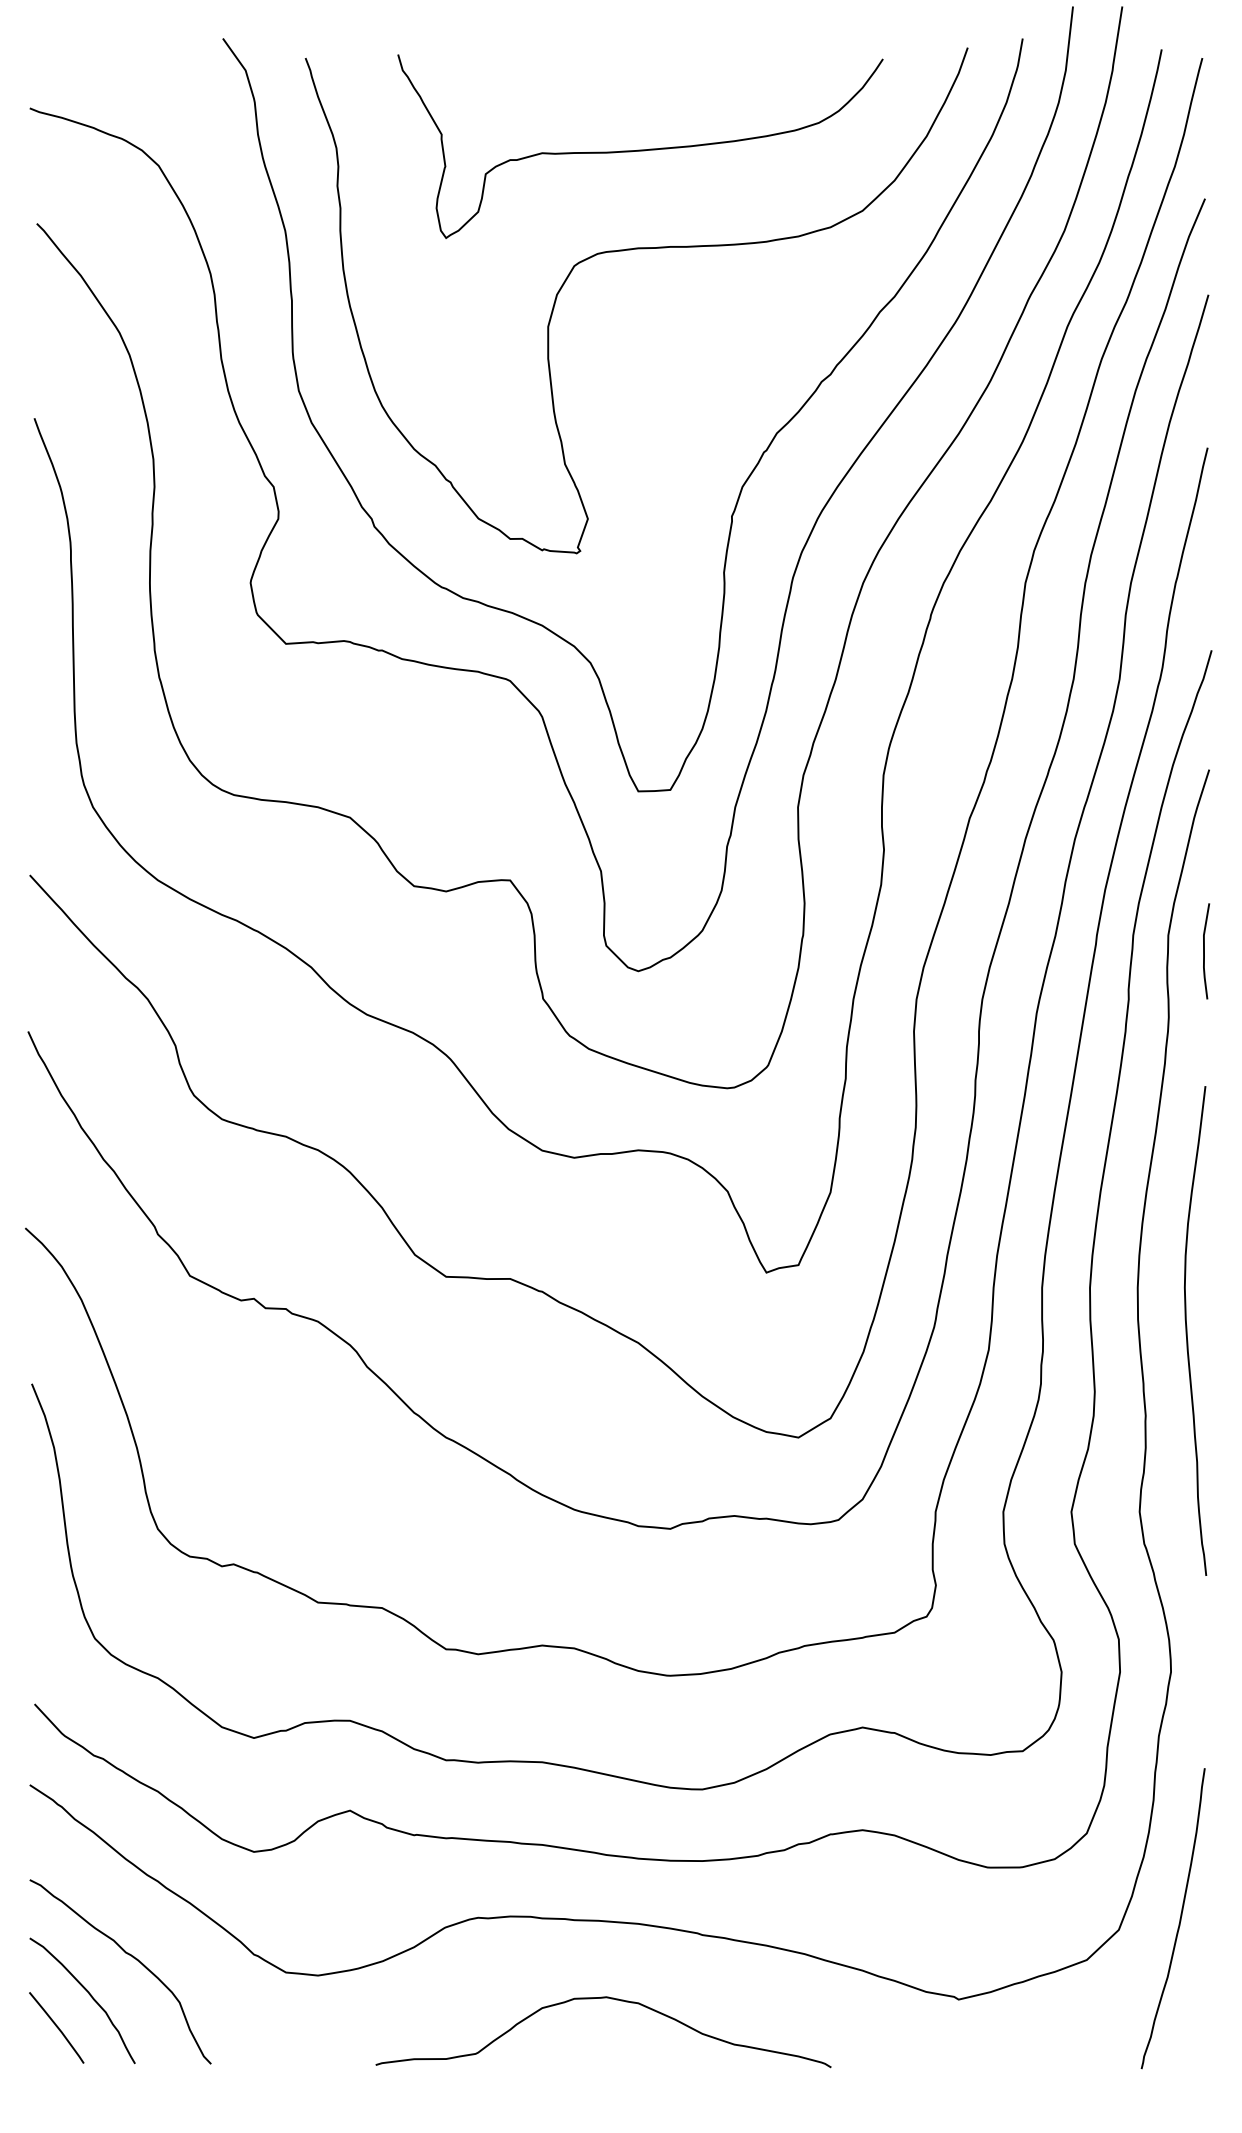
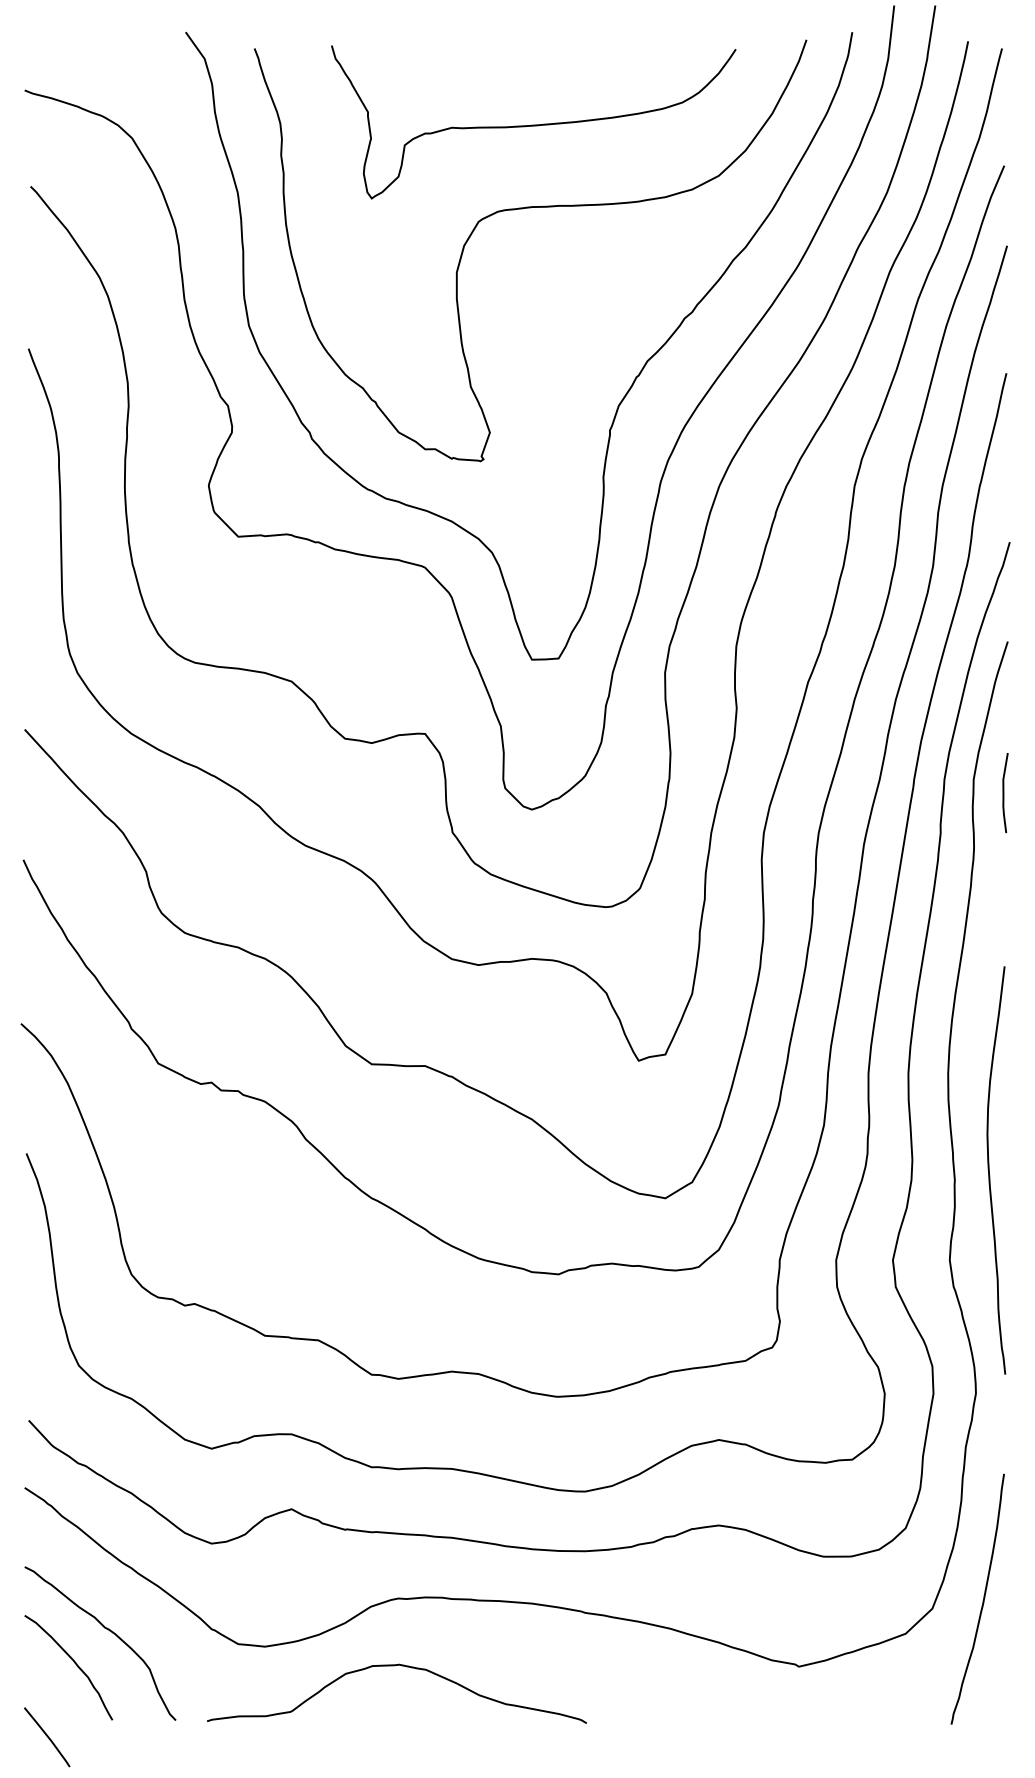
curve: (1187, 1331) -> (989, 1170), moved
curve: (601, 1999) -> (395, 1666), moved
line: (57, 2028) -> (47, 1737), moved

